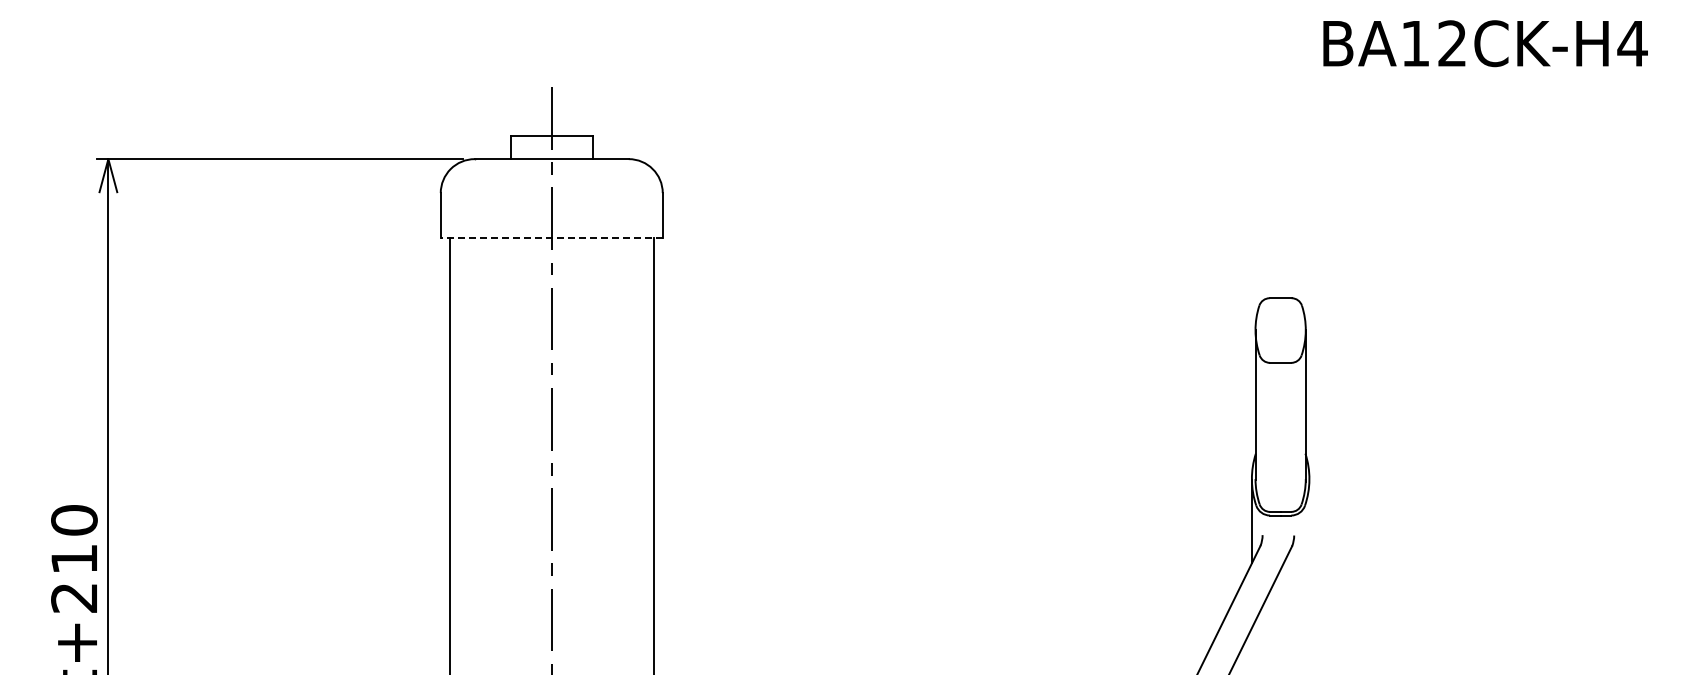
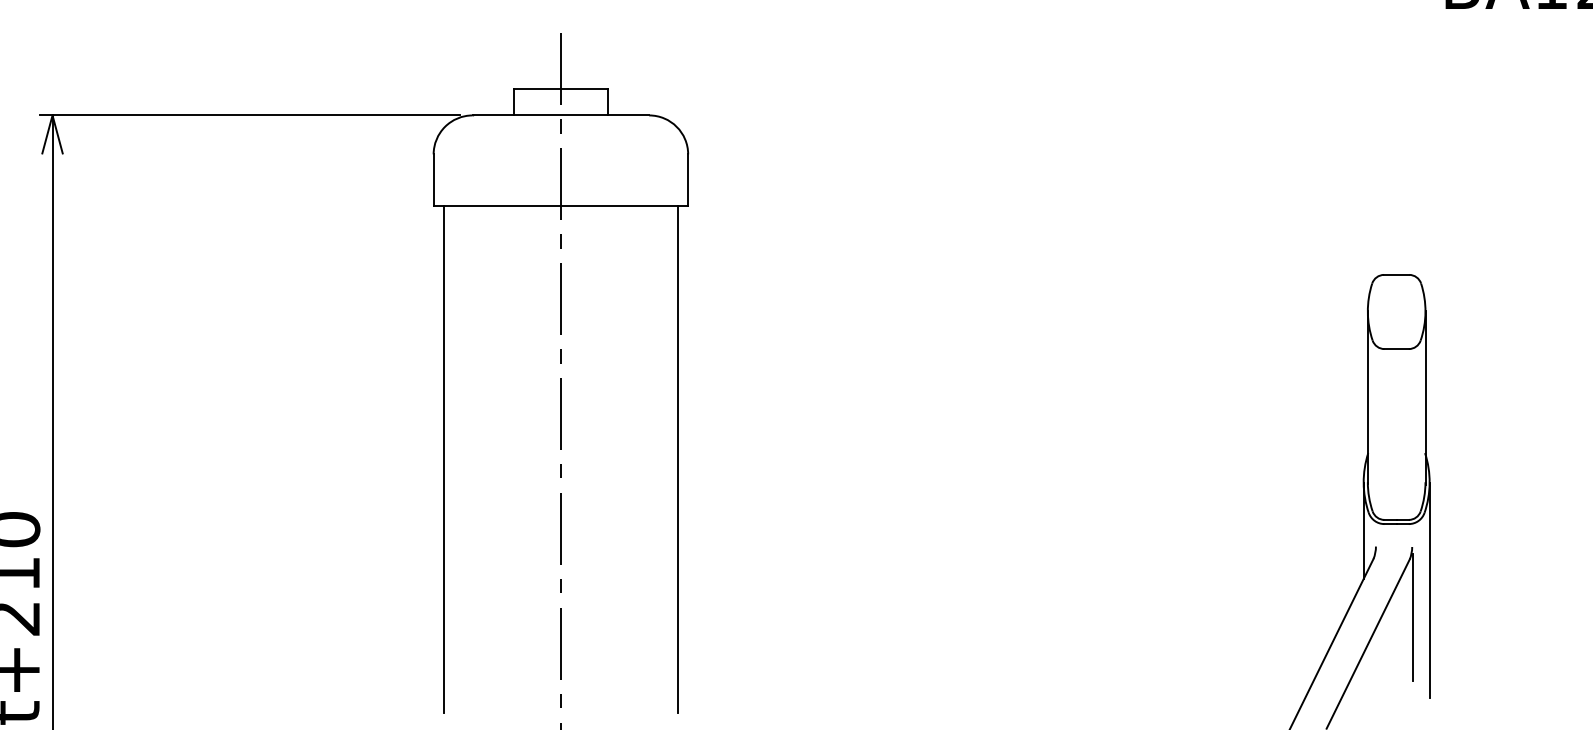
line: (551, 238) -> (560, 206), dashed -> solid
line: (1309, 573) -> (1429, 590), added
line: (1294, 596) -> (1412, 616), added

